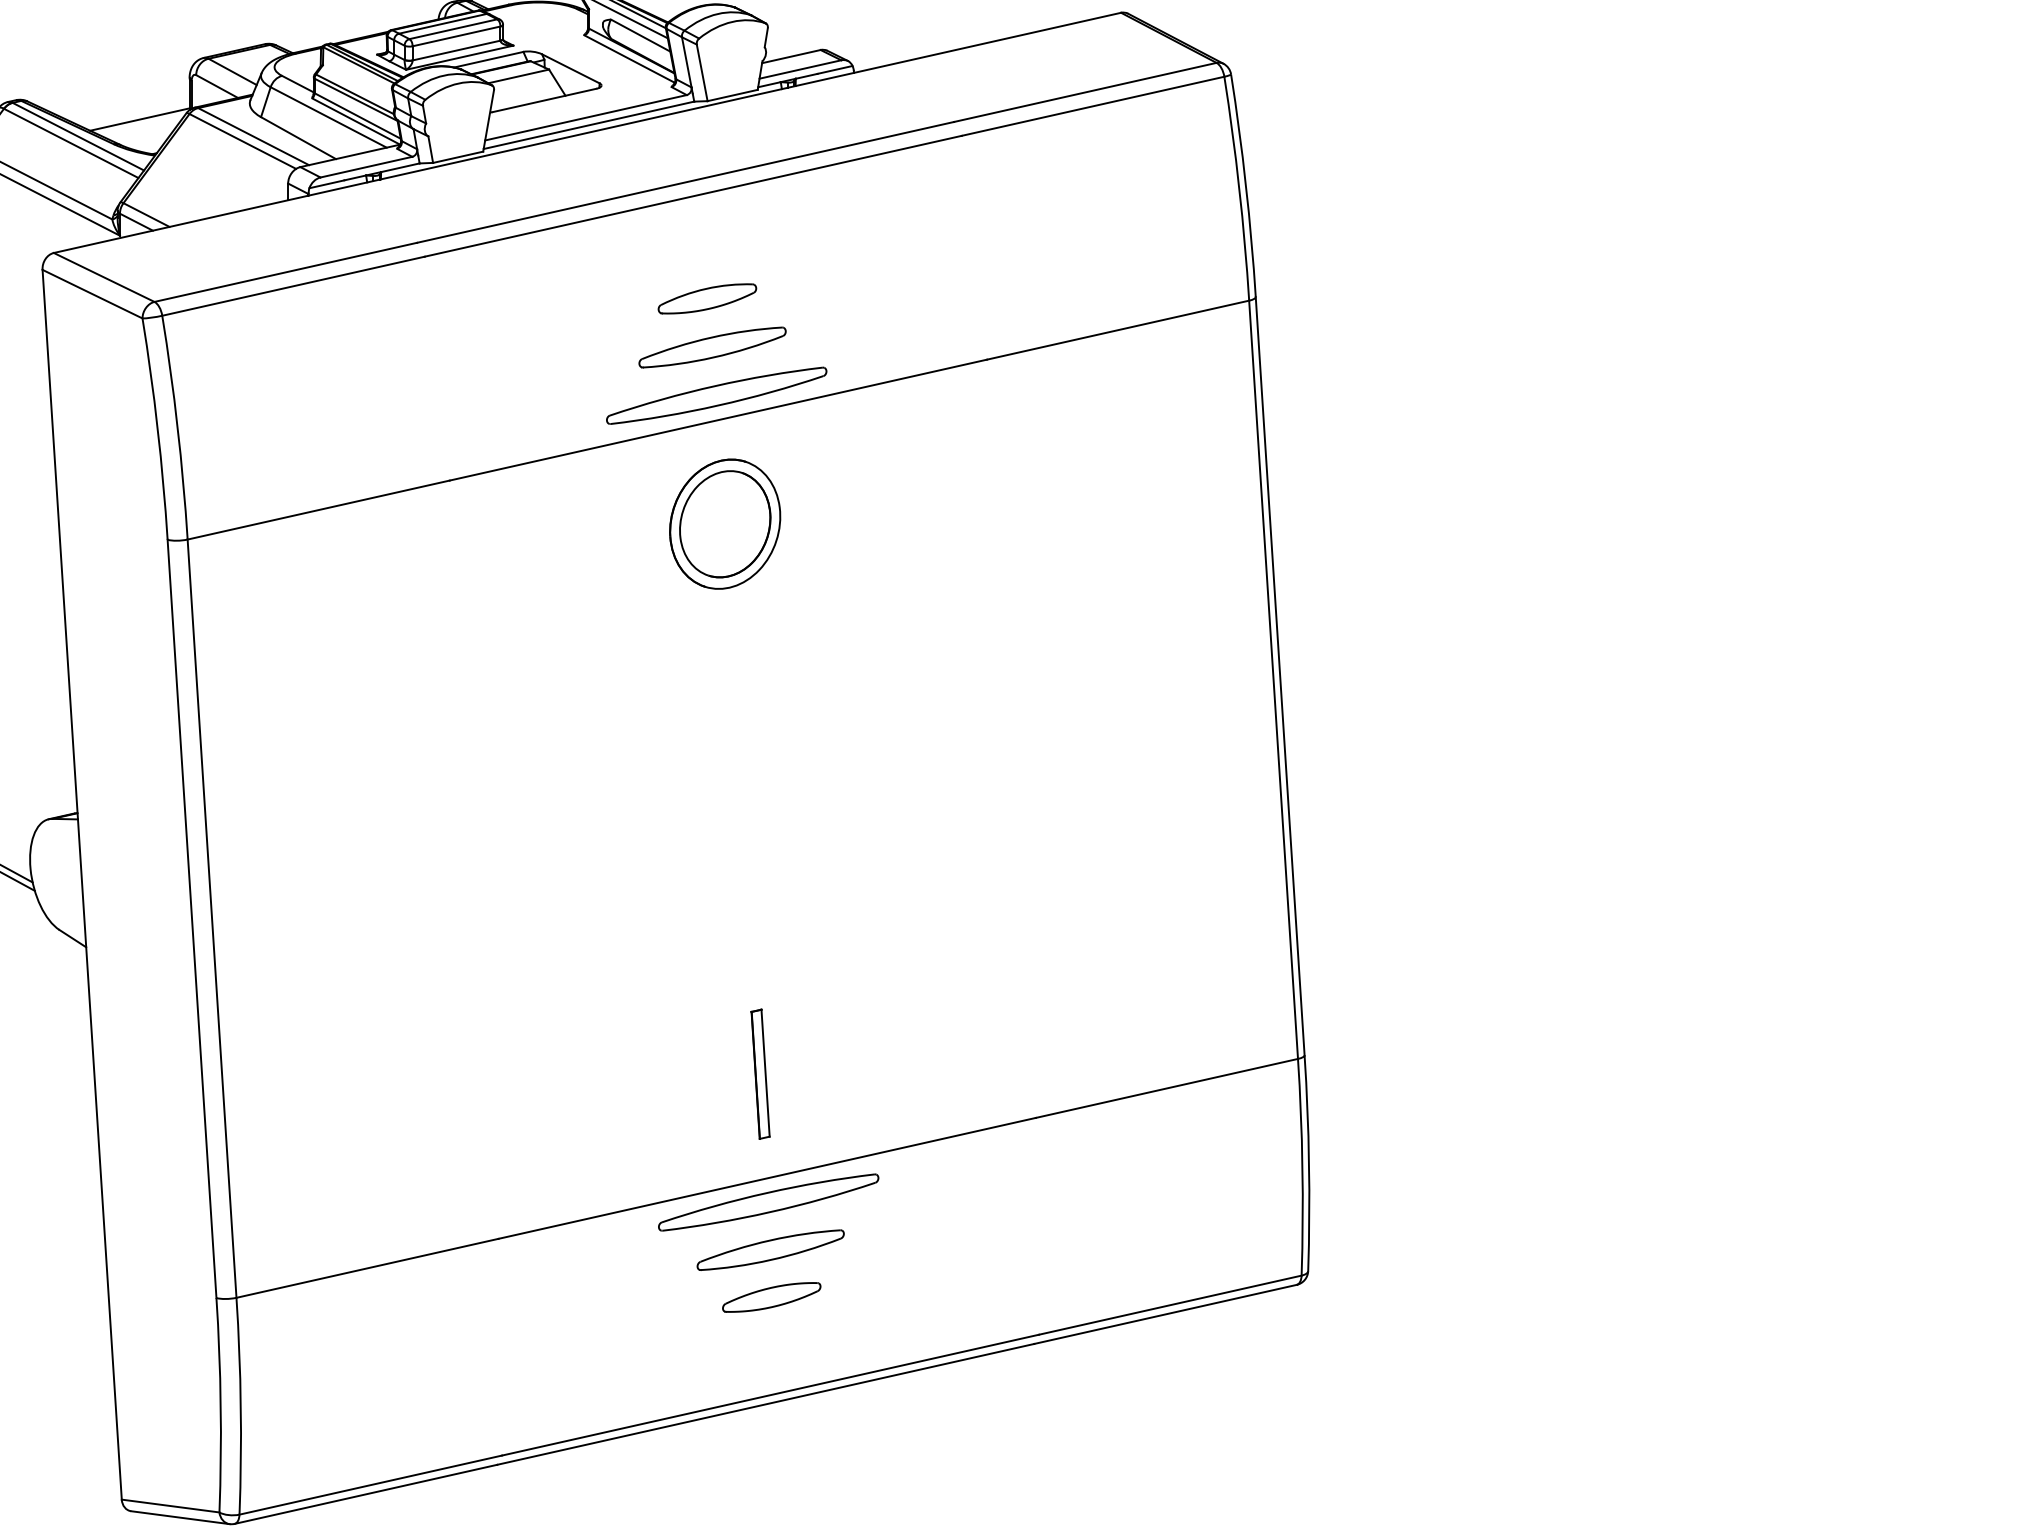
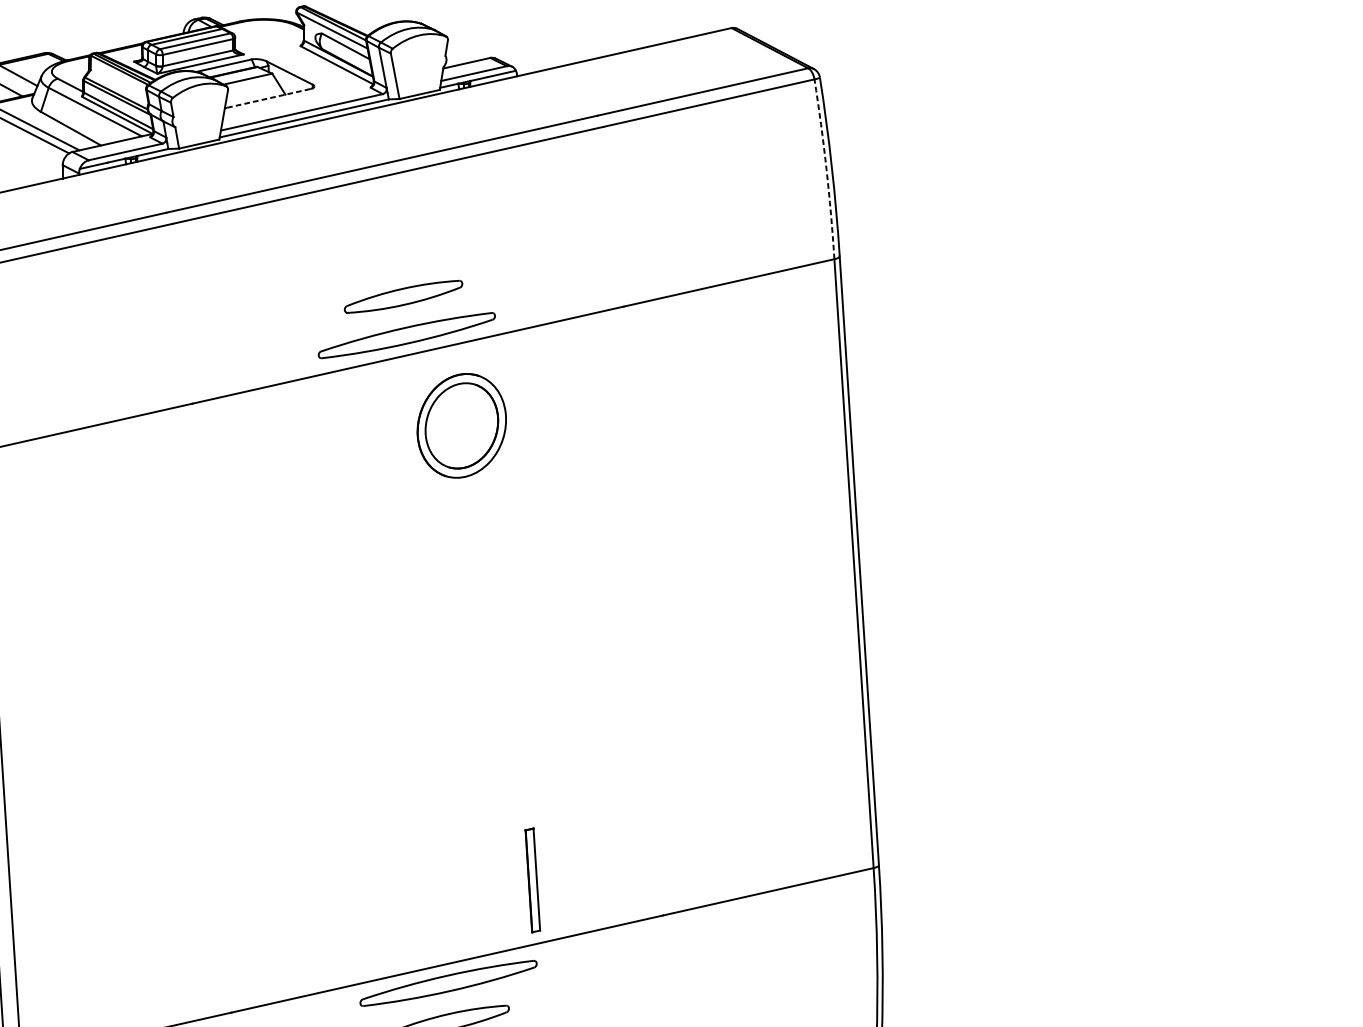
line: (544, 100) -> (268, 98), solid -> dashed
arc: (1239, 188) -> (826, 169), solid -> dashed
part: (707, 298) -> (399, 257), removed
part: (725, 523) -> (462, 425), moved
part: (760, 1073) -> (532, 879), moved

